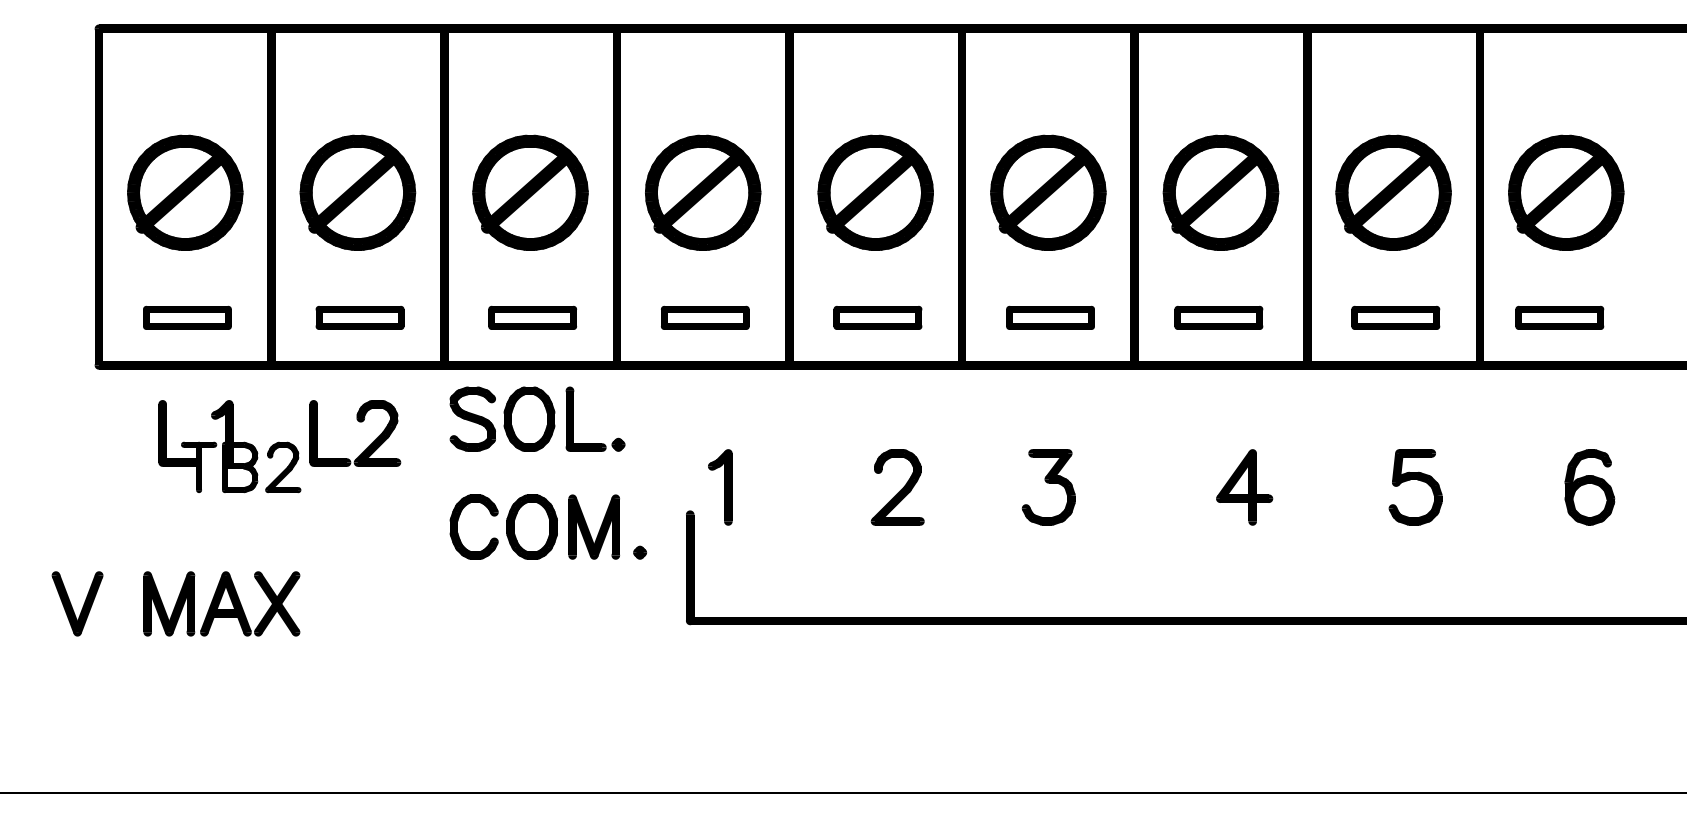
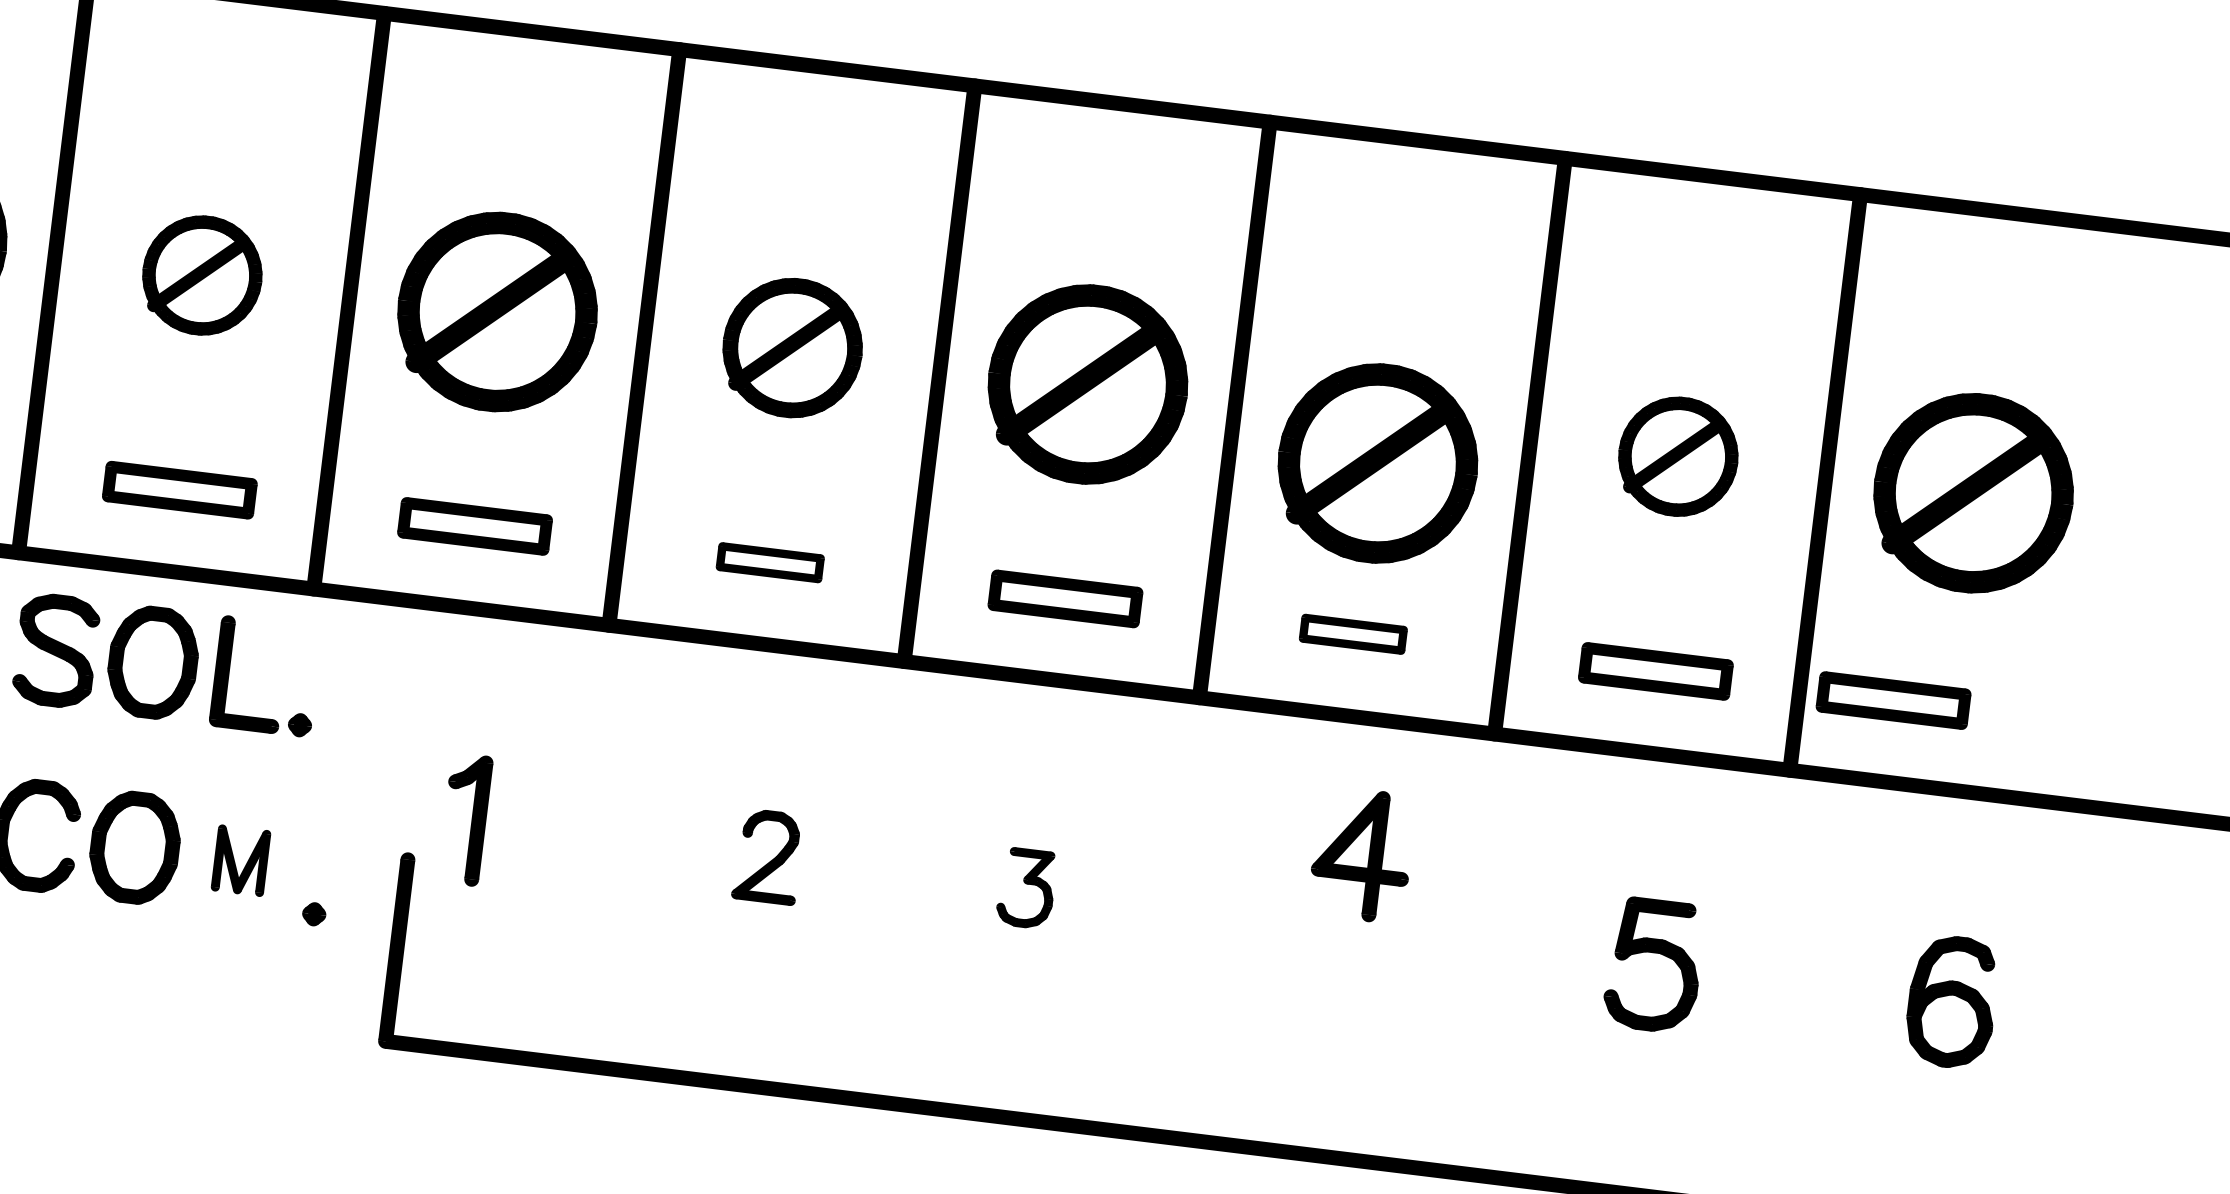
part: (530, 192) -> (202, 275), size x0.6
part: (875, 192) -> (792, 347), size x0.7
part: (1220, 192) -> (1377, 462), moved
part: (1393, 192) -> (1678, 456), size x0.6
part: (877, 317) -> (769, 561), size x0.7
part: (1218, 317) -> (1352, 633), size x0.7
part: (1559, 317) -> (1893, 699), moved
part: (897, 487) -> (768, 856), size x0.7
part: (1048, 487) -> (1026, 888), size x0.6
part: (1244, 487) -> (1362, 855), moved
part: (593, 526) -> (240, 859), size x0.6

